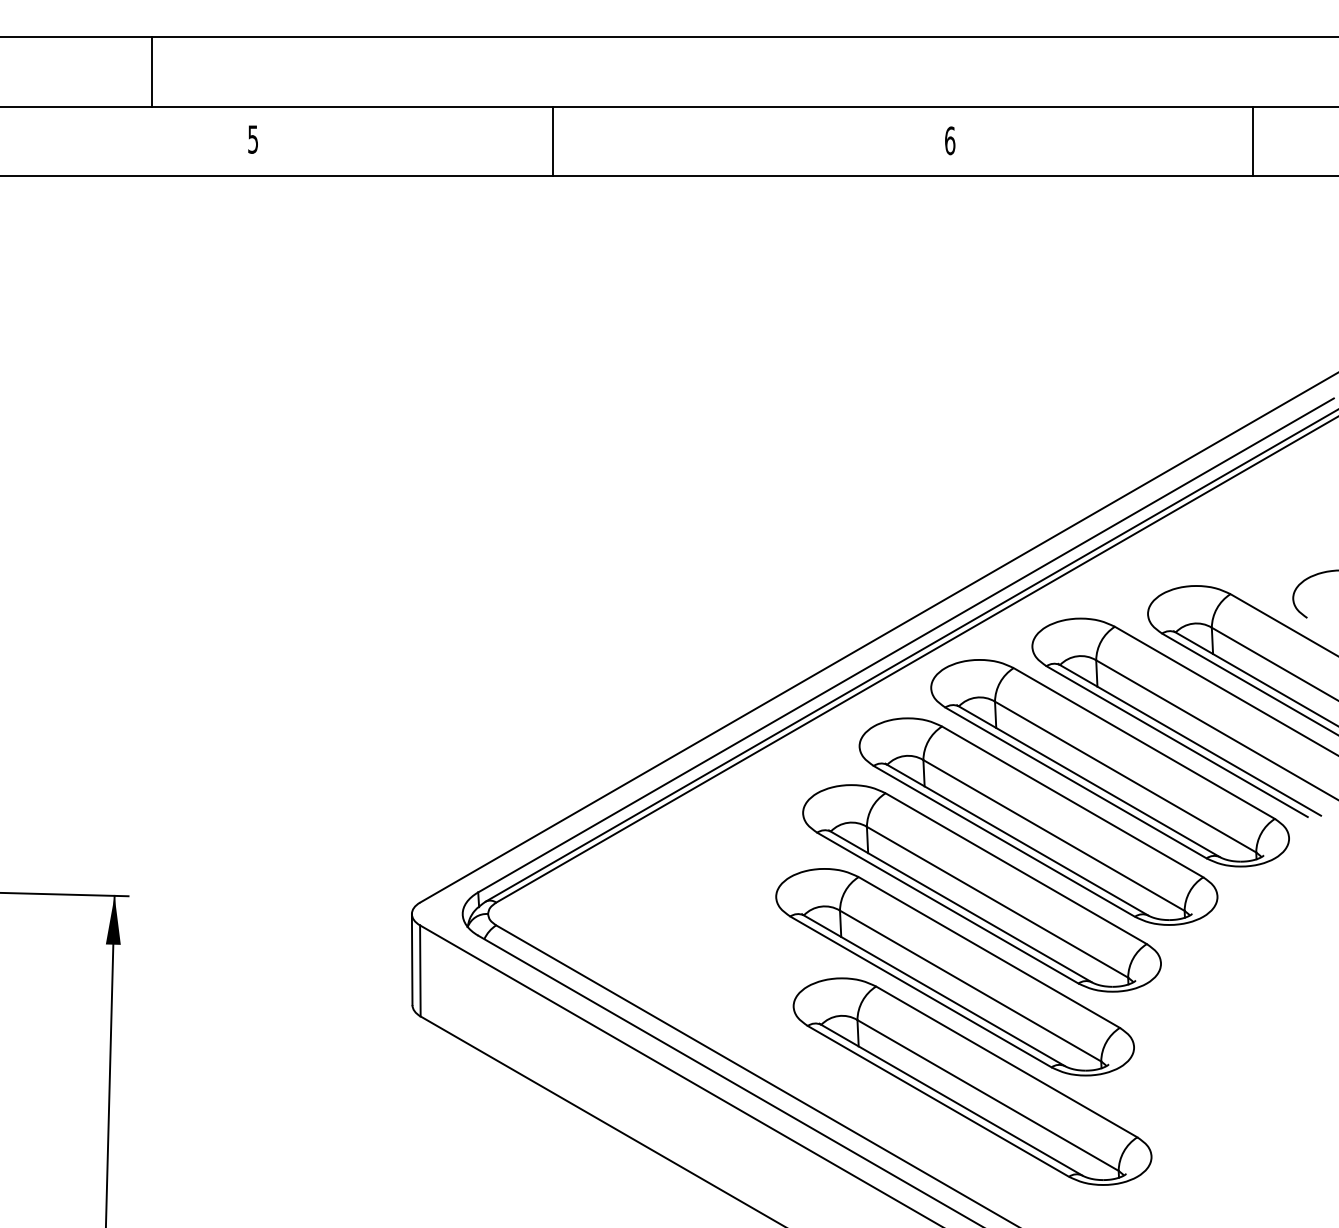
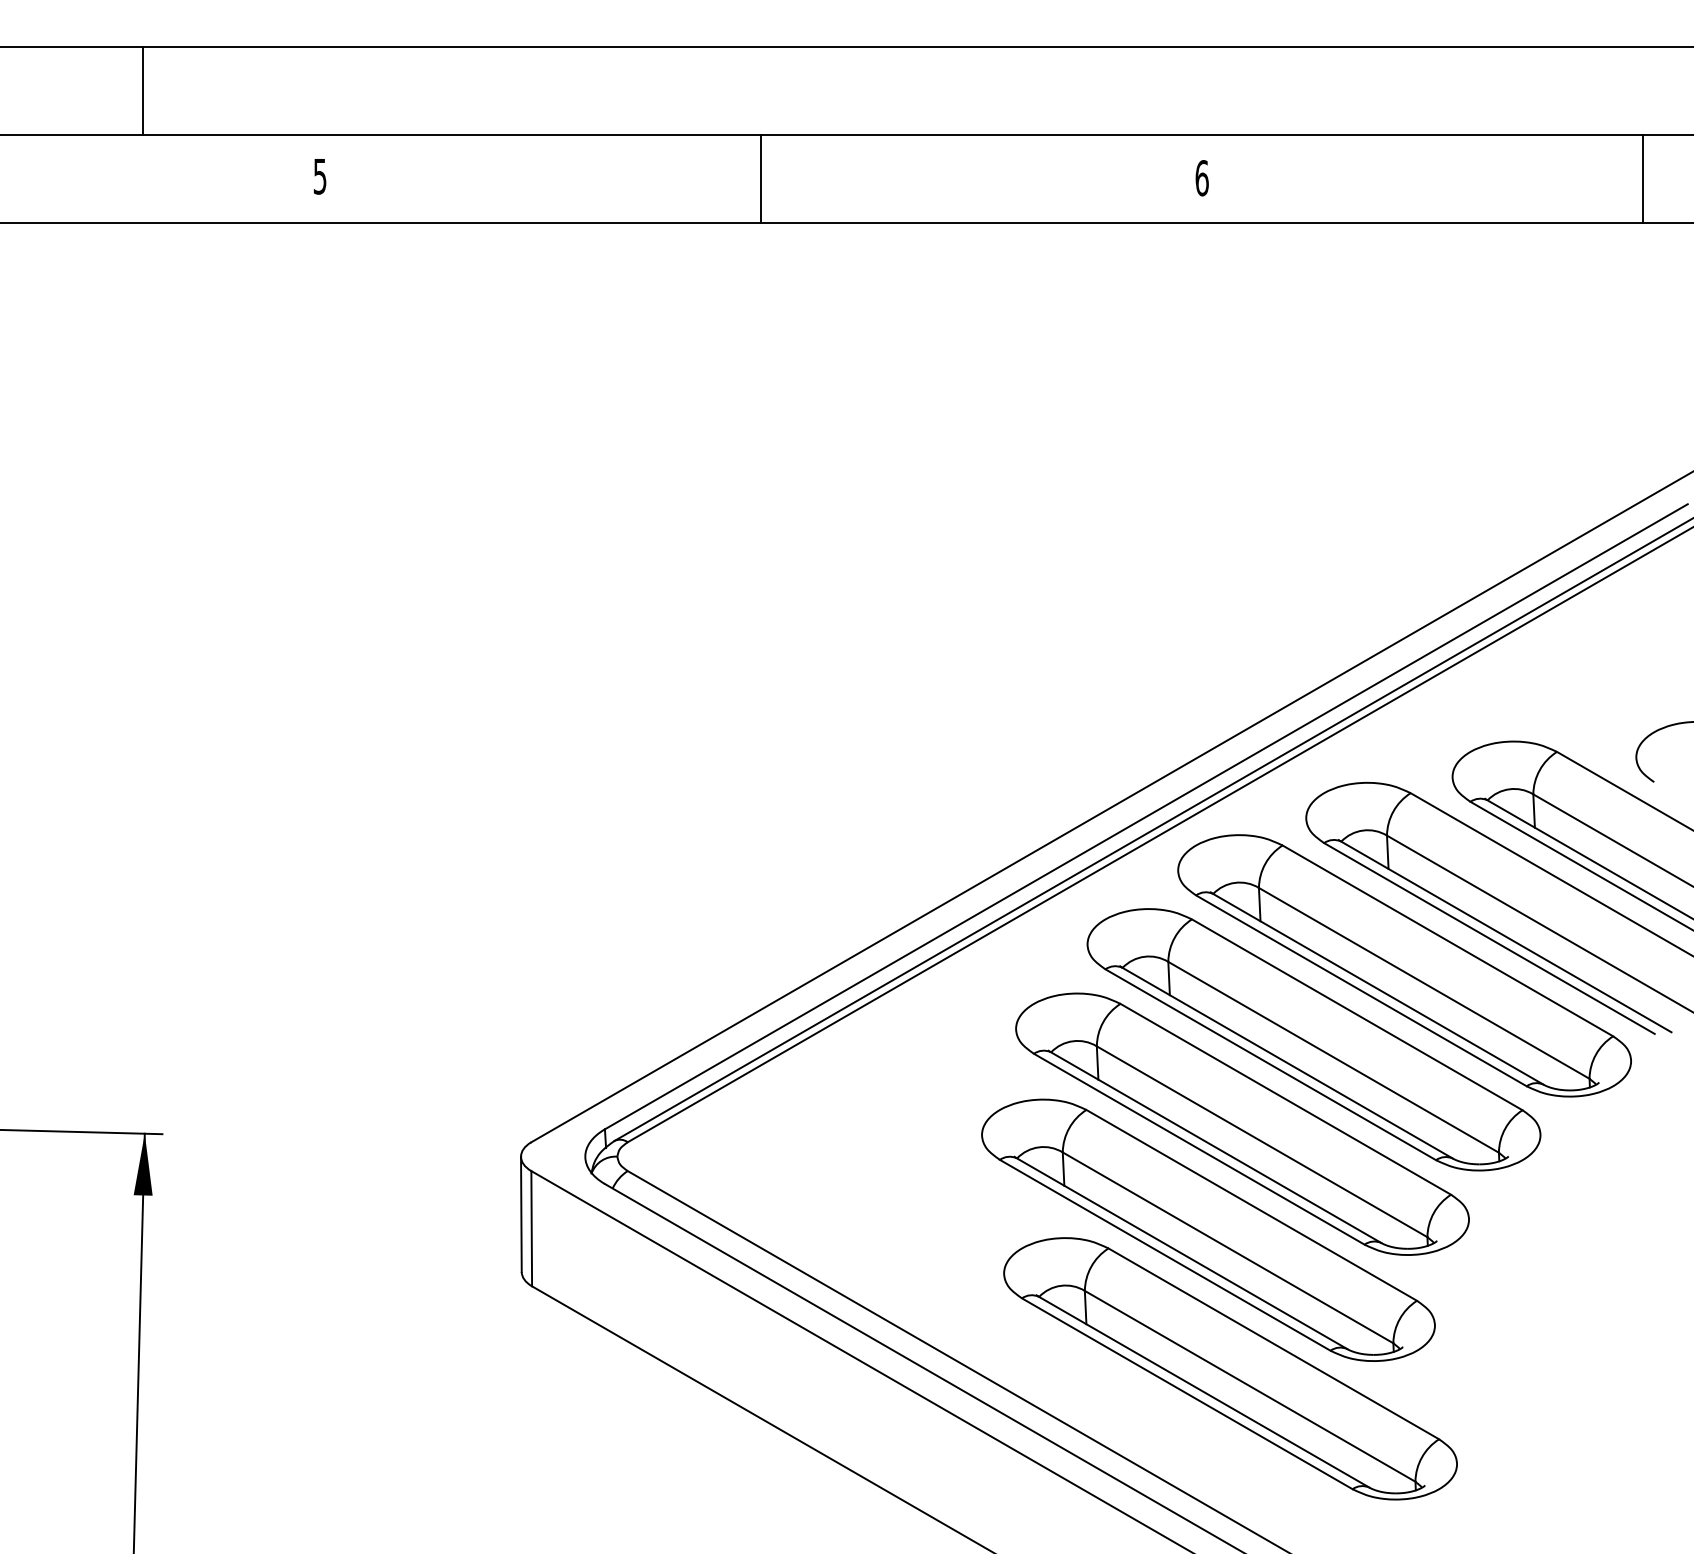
line: (152, 71) -> (143, 90), moved
line: (553, 141) -> (760, 179), moved
line: (1253, 141) -> (1642, 179), moved

